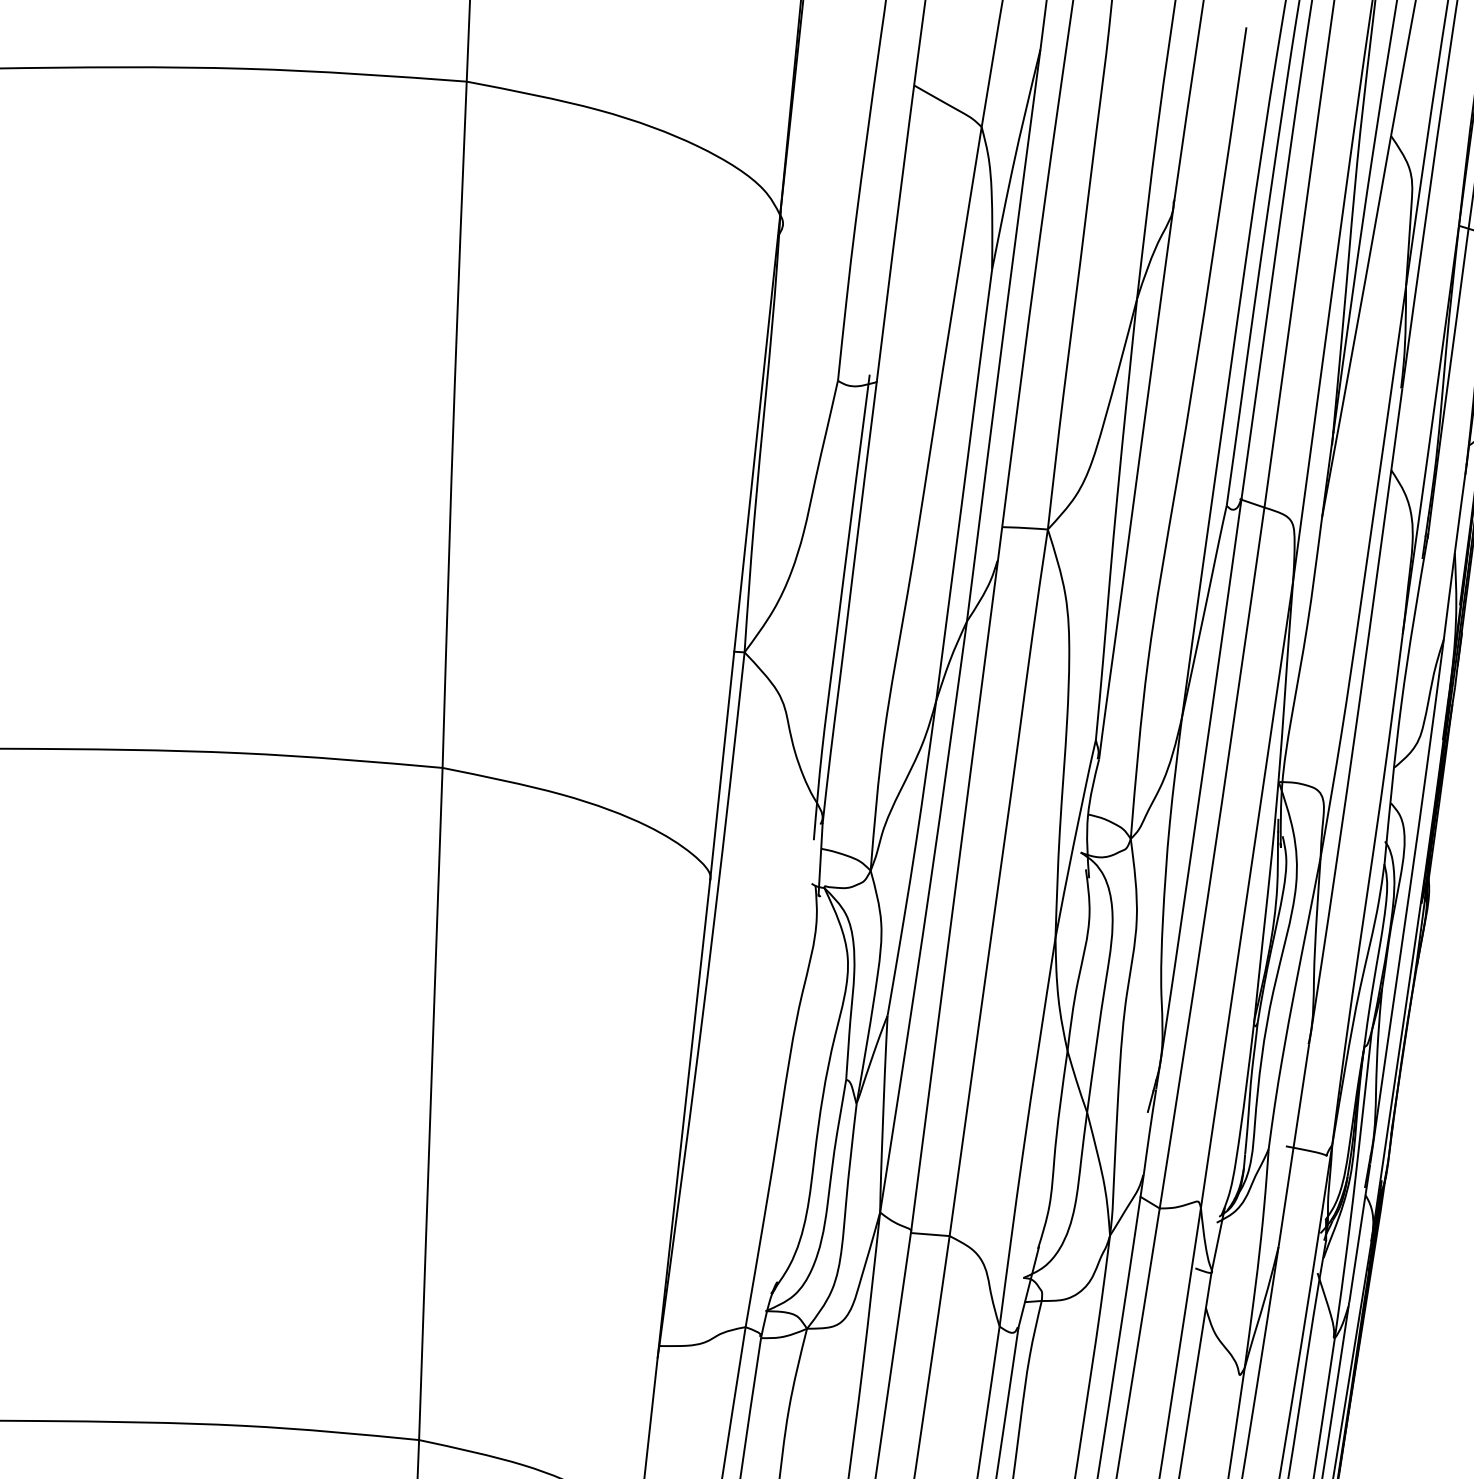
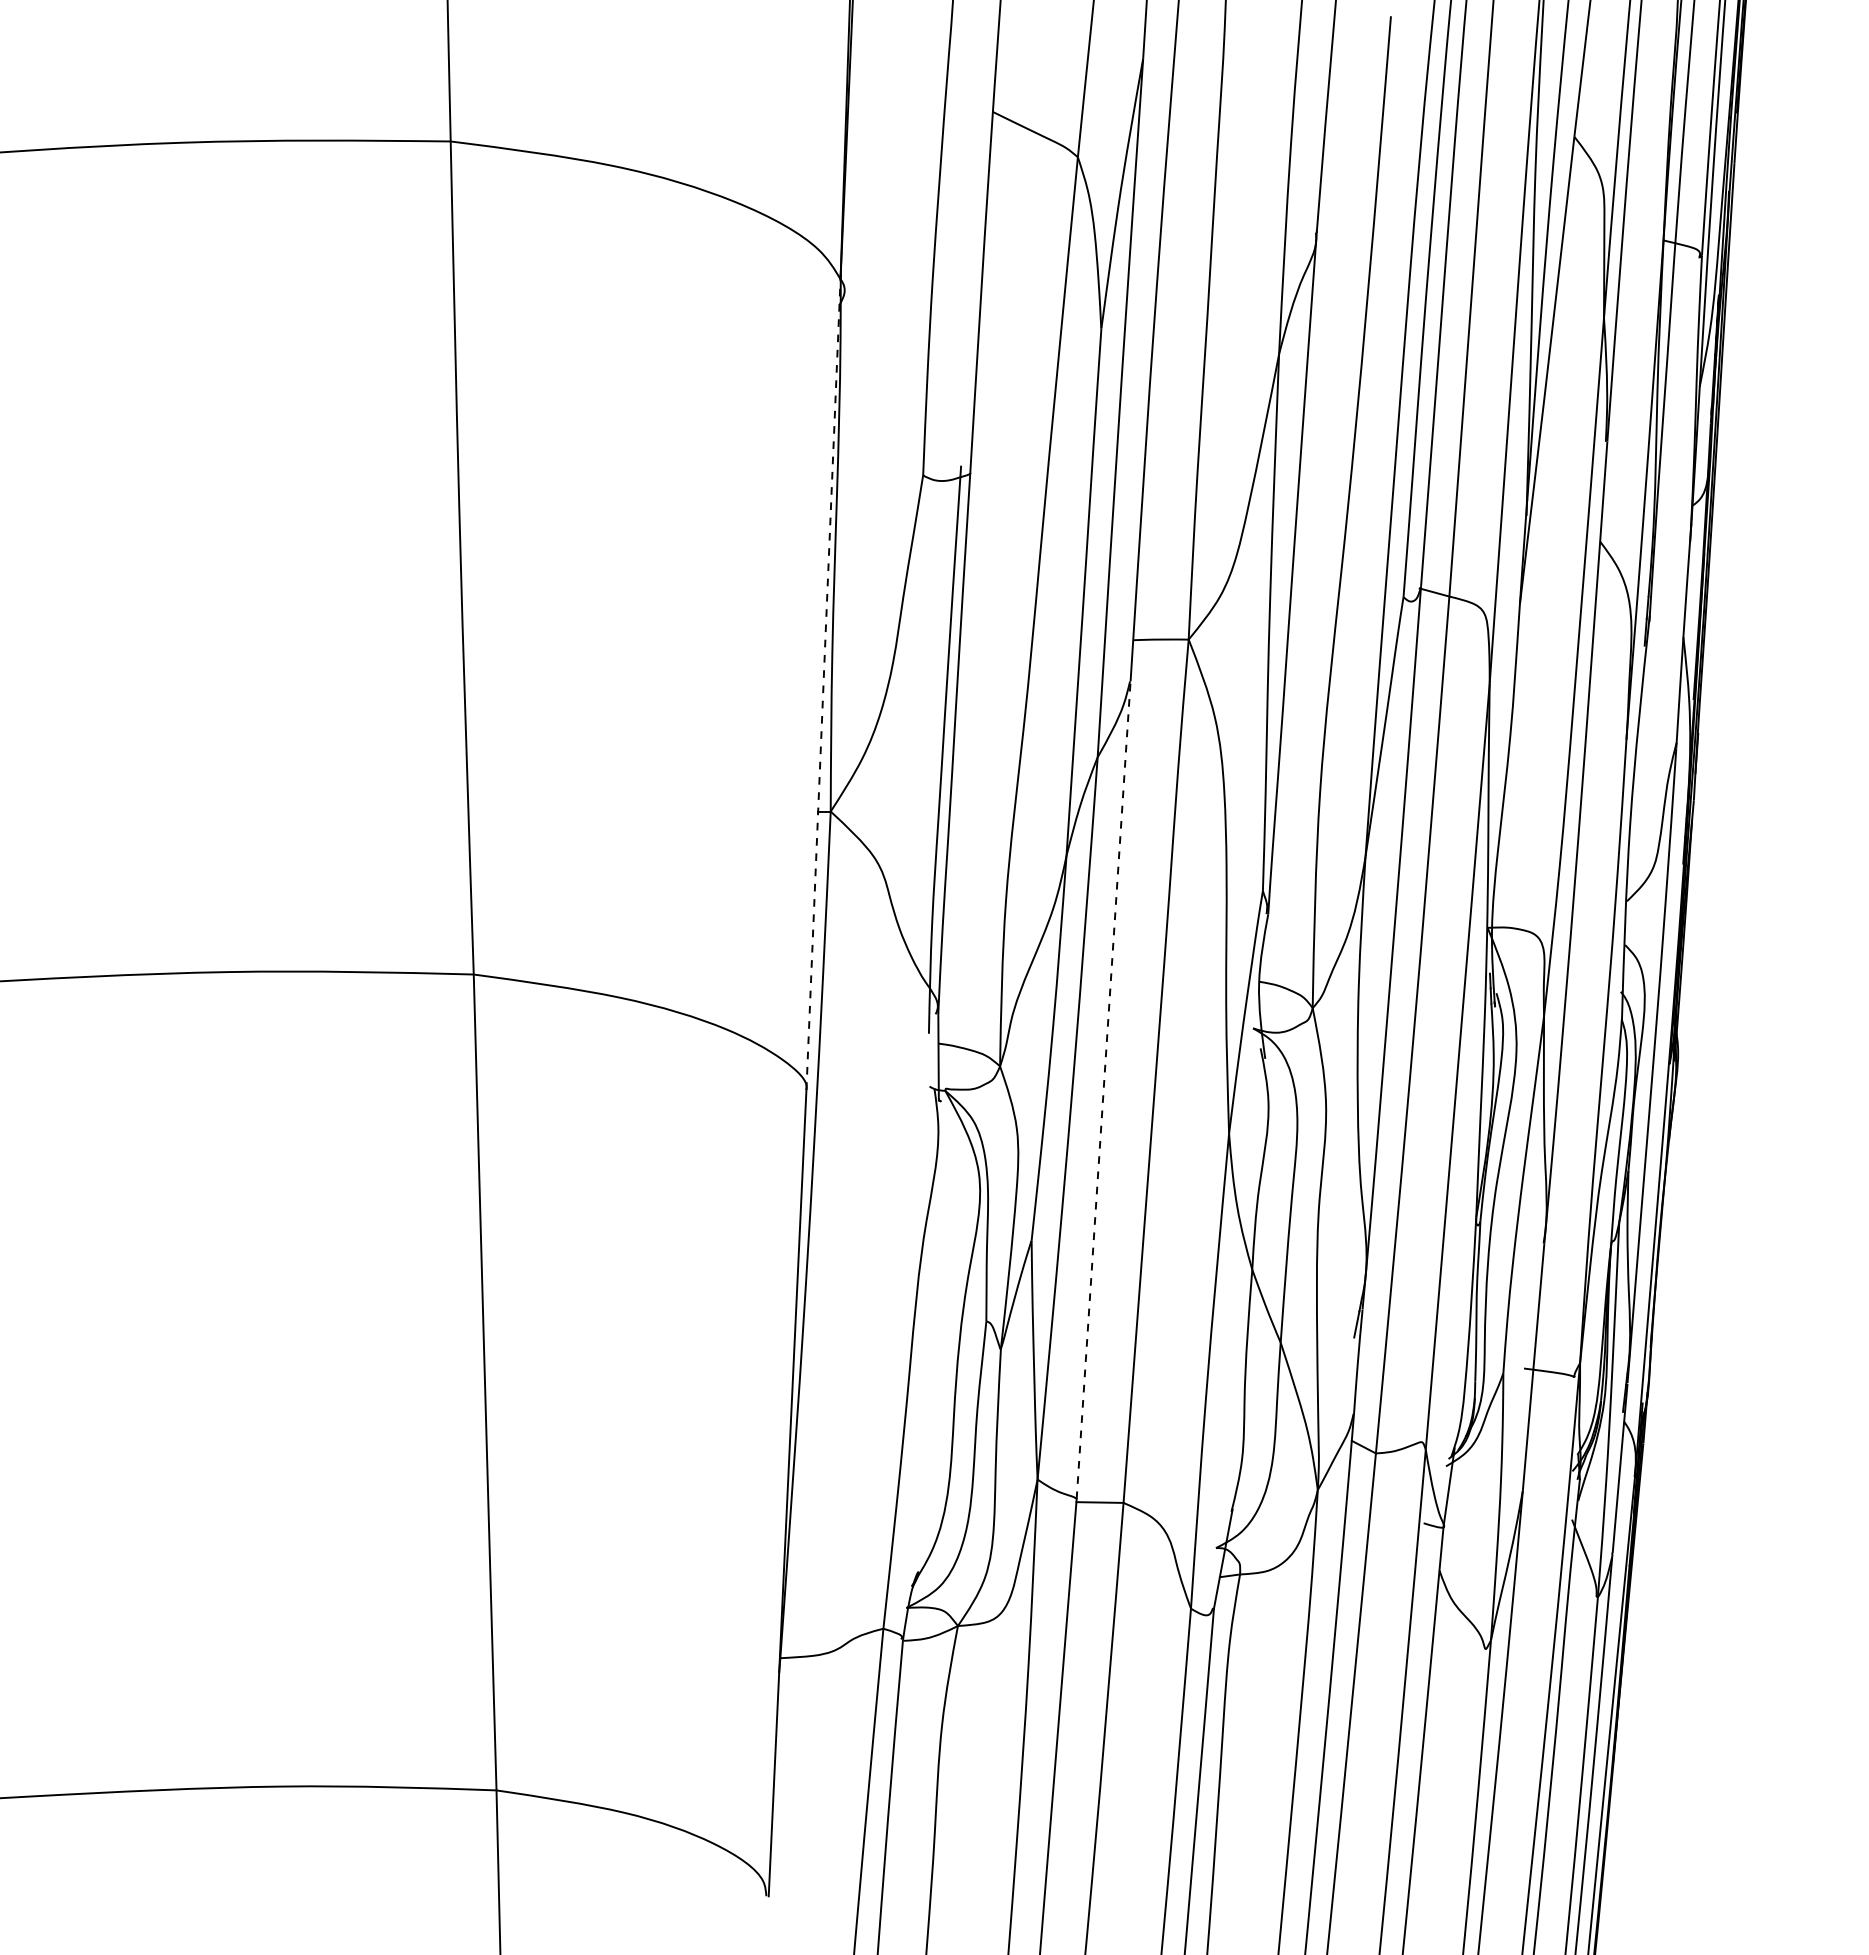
line: (745, 547) -> (823, 684), solid -> dashed
line: (954, 895) -> (1103, 1090), solid -> dashed

